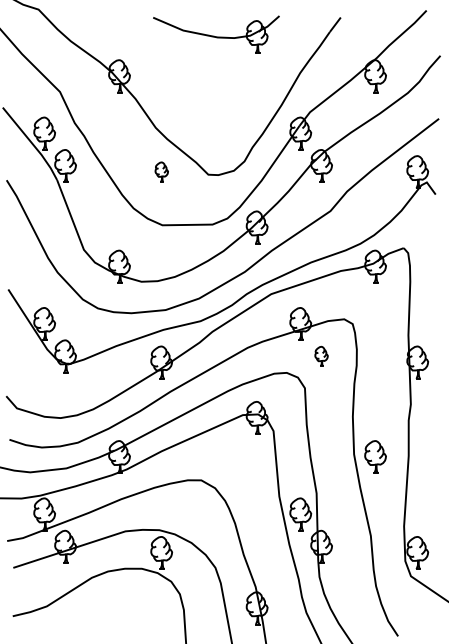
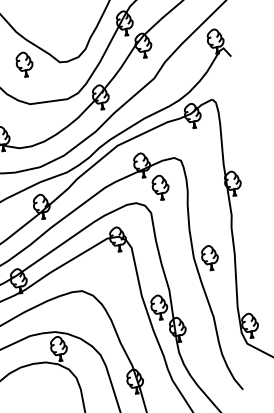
part: (161, 171) -> (24, 64), size x1.67
part: (321, 356) -> (160, 187), size x1.67

